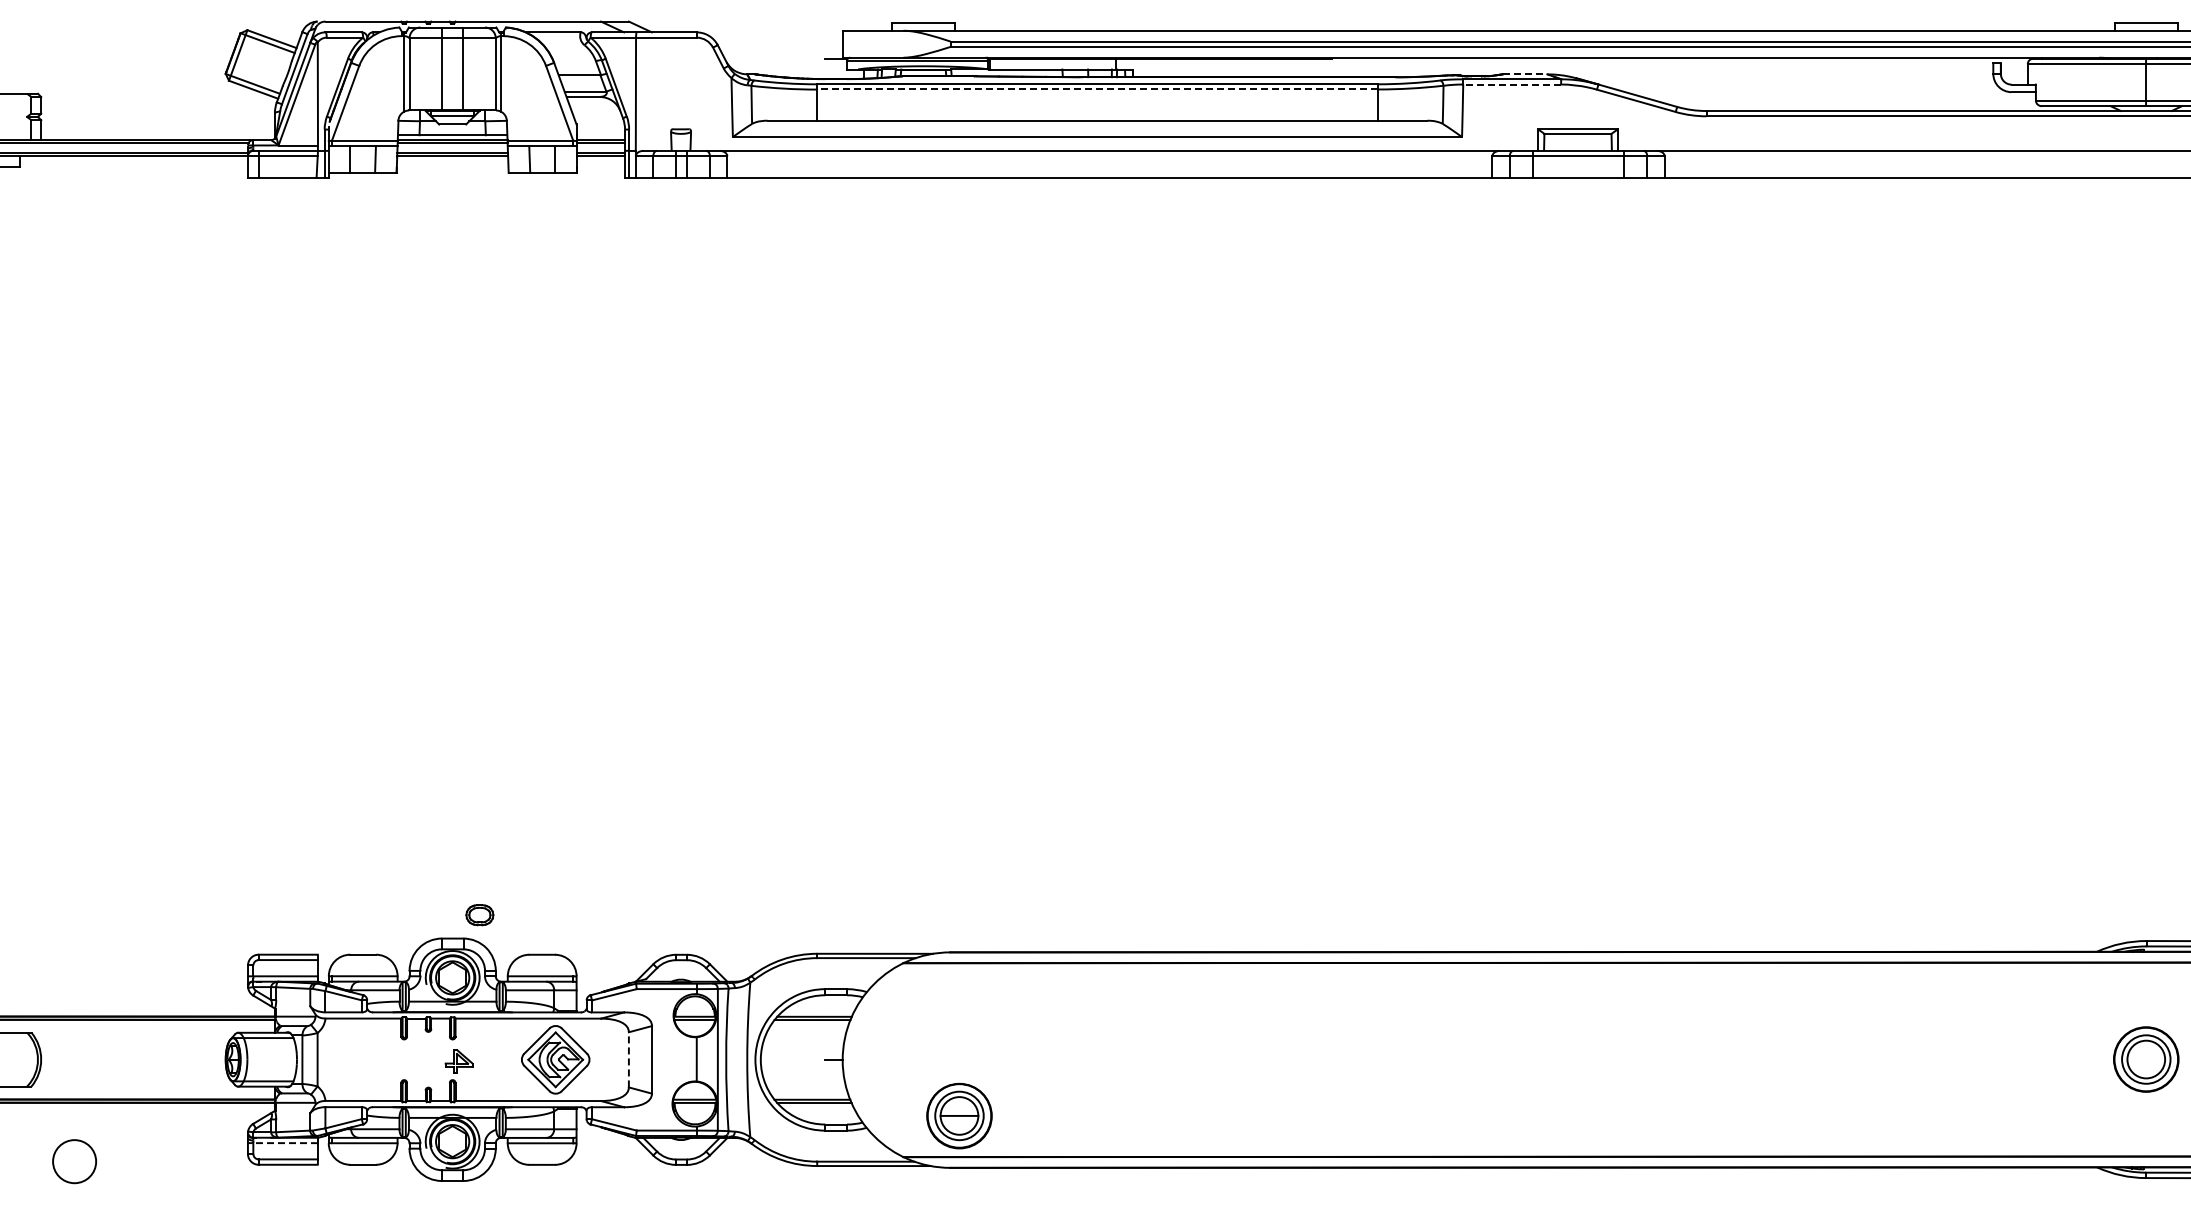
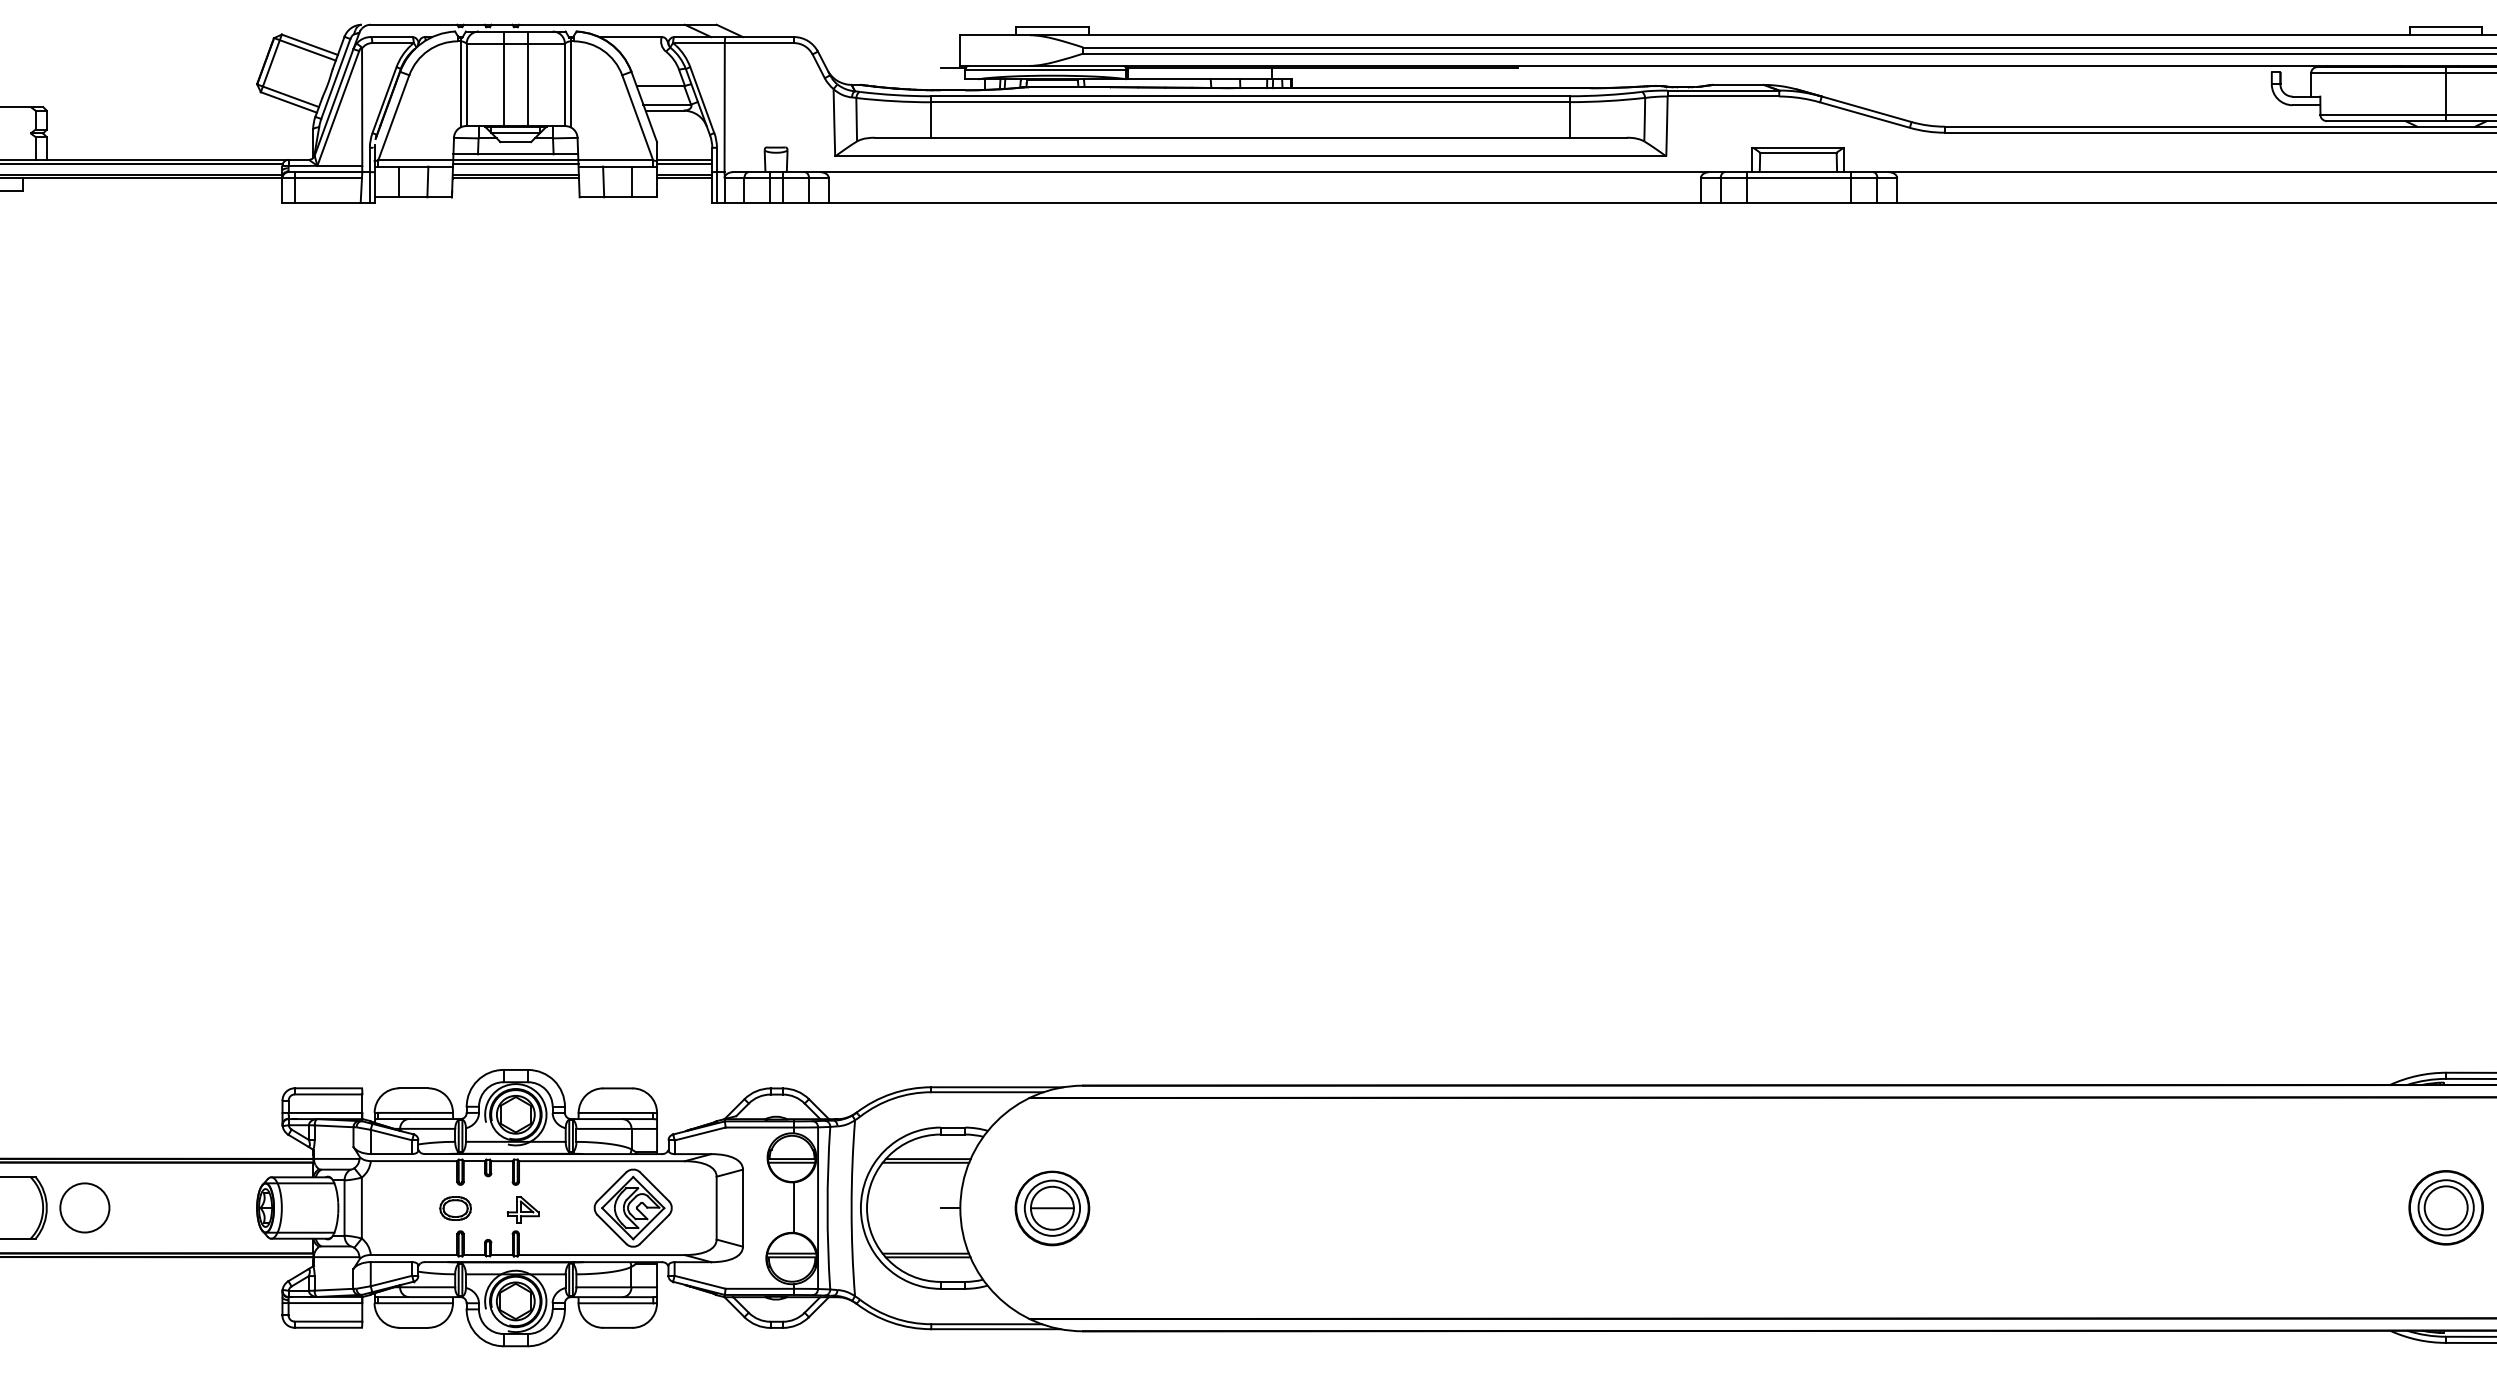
line: (1525, 74) -> (1738, 85), dashed -> solid
line: (1512, 84) -> (1723, 96), dashed -> solid
line: (1096, 89) -> (1249, 102), dashed -> solid
part: (479, 915) -> (455, 1208), moved
line: (628, 1059) -> (716, 1207), dashed -> solid
part: (959, 1115) -> (1052, 1207), moved
line: (285, 1143) -> (325, 1303), dashed -> solid
circle: (74, 1161) -> (84, 1207), moved

